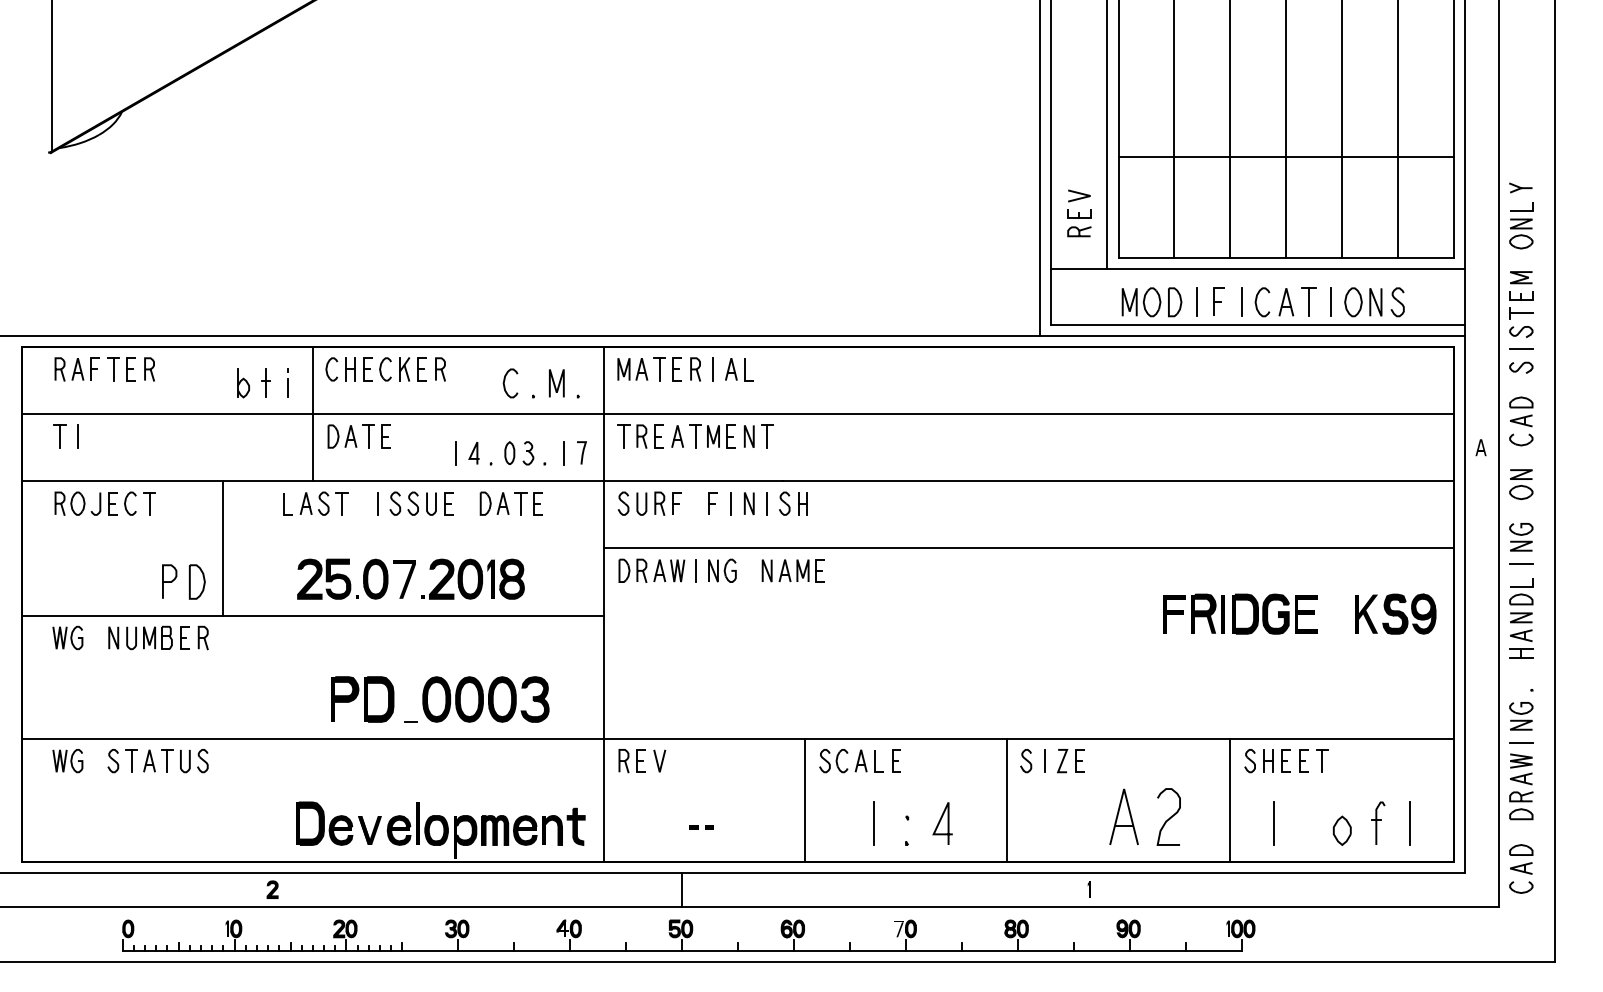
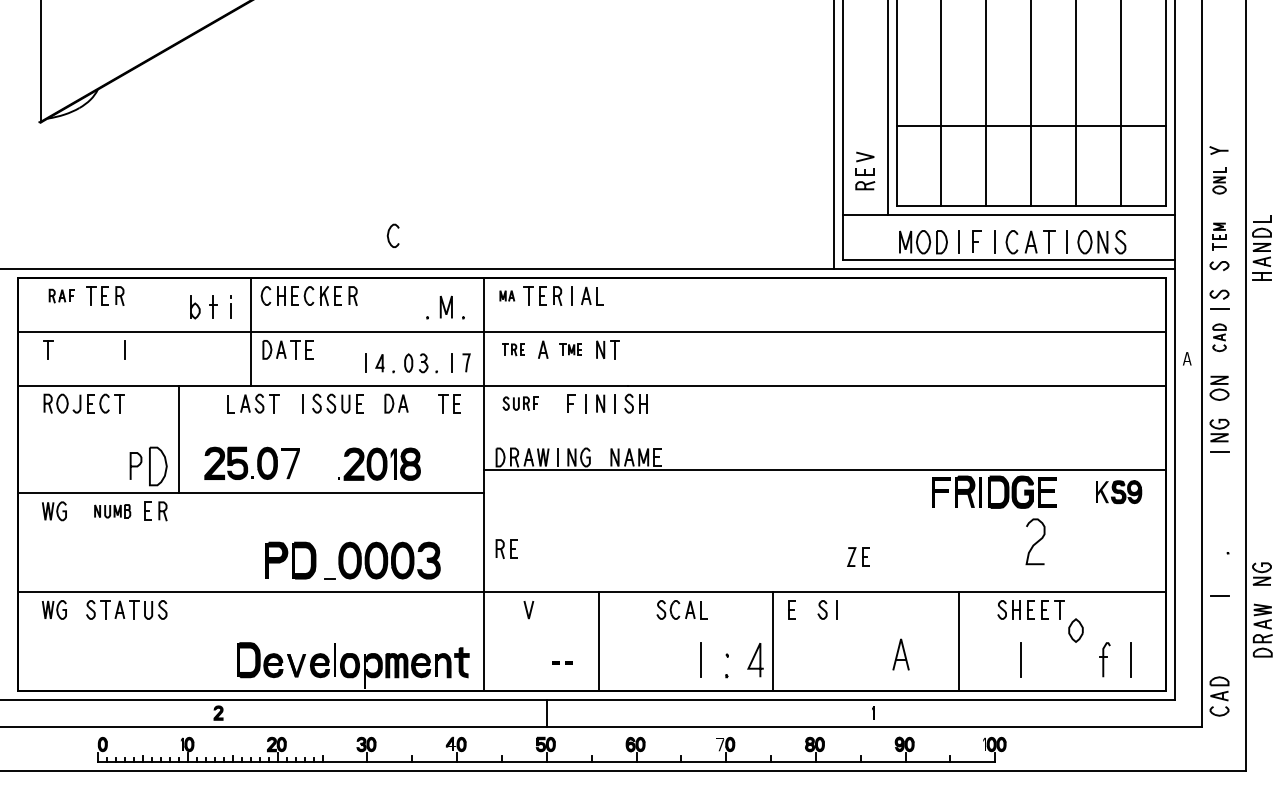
part: (1521, 225) -> (1219, 180), size x0.7
part: (1521, 295) -> (1219, 236), size x0.7
line: (1521, 348) -> (1219, 308), moved
part: (76, 369) -> (61, 296), size x0.7
part: (632, 369) -> (507, 296), size x0.6
curve: (505, 380) -> (389, 233), moved
part: (1521, 421) -> (1219, 337), size x0.7
line: (77, 436) -> (124, 349), moved
part: (640, 436) -> (513, 349), size x0.6
part: (712, 436) -> (571, 349), size x0.6
part: (528, 503) -> (449, 403), moved
part: (649, 503) -> (520, 403), size x0.7
line: (1028, 548) -> (824, 470), moved
part: (350, 580) -> (247, 464), moved
part: (196, 581) -> (157, 466), size x1.4
part: (1395, 613) -> (1118, 491), size x0.7
part: (1521, 618) -> (1262, 248), moved
part: (140, 637) -> (112, 510), size x0.7
part: (1521, 716) -> (1262, 574), moved
part: (896, 760) -> (792, 609), moved
part: (631, 761) -> (506, 549), moved
part: (1070, 761) -> (858, 557), moved
part: (1521, 786) -> (1262, 630), moved
line: (805, 799) -> (599, 640), moved
line: (1006, 799) -> (773, 640), moved
line: (1230, 799) -> (959, 640), moved
part: (1123, 816) -> (900, 654), size x0.7
curve: (1169, 817) -> (1036, 542), moved
part: (1341, 830) -> (1075, 630), moved

